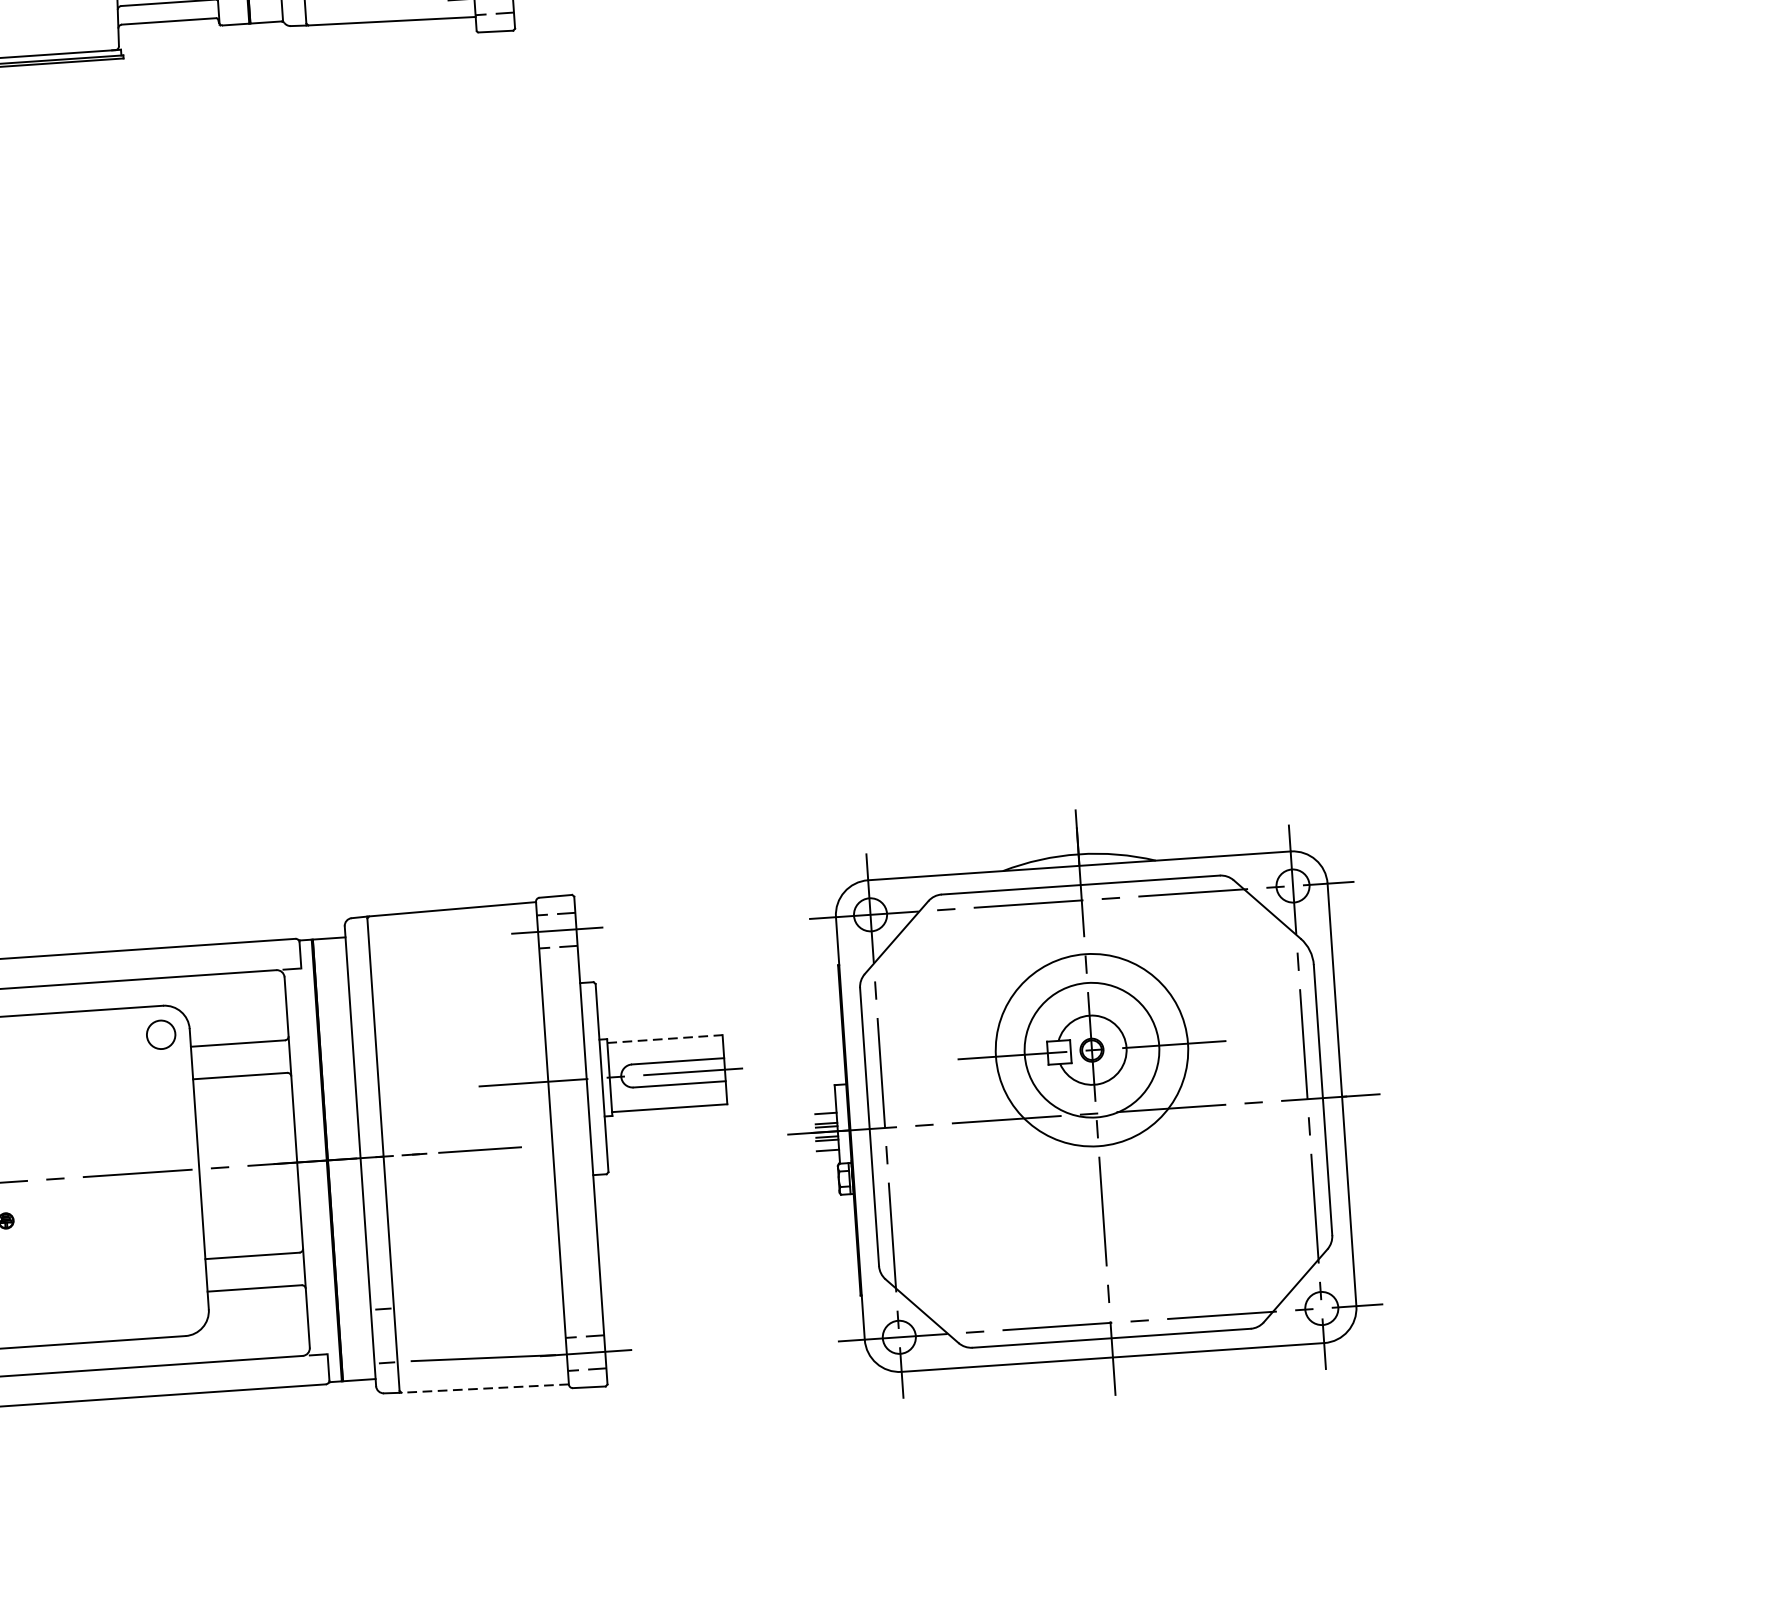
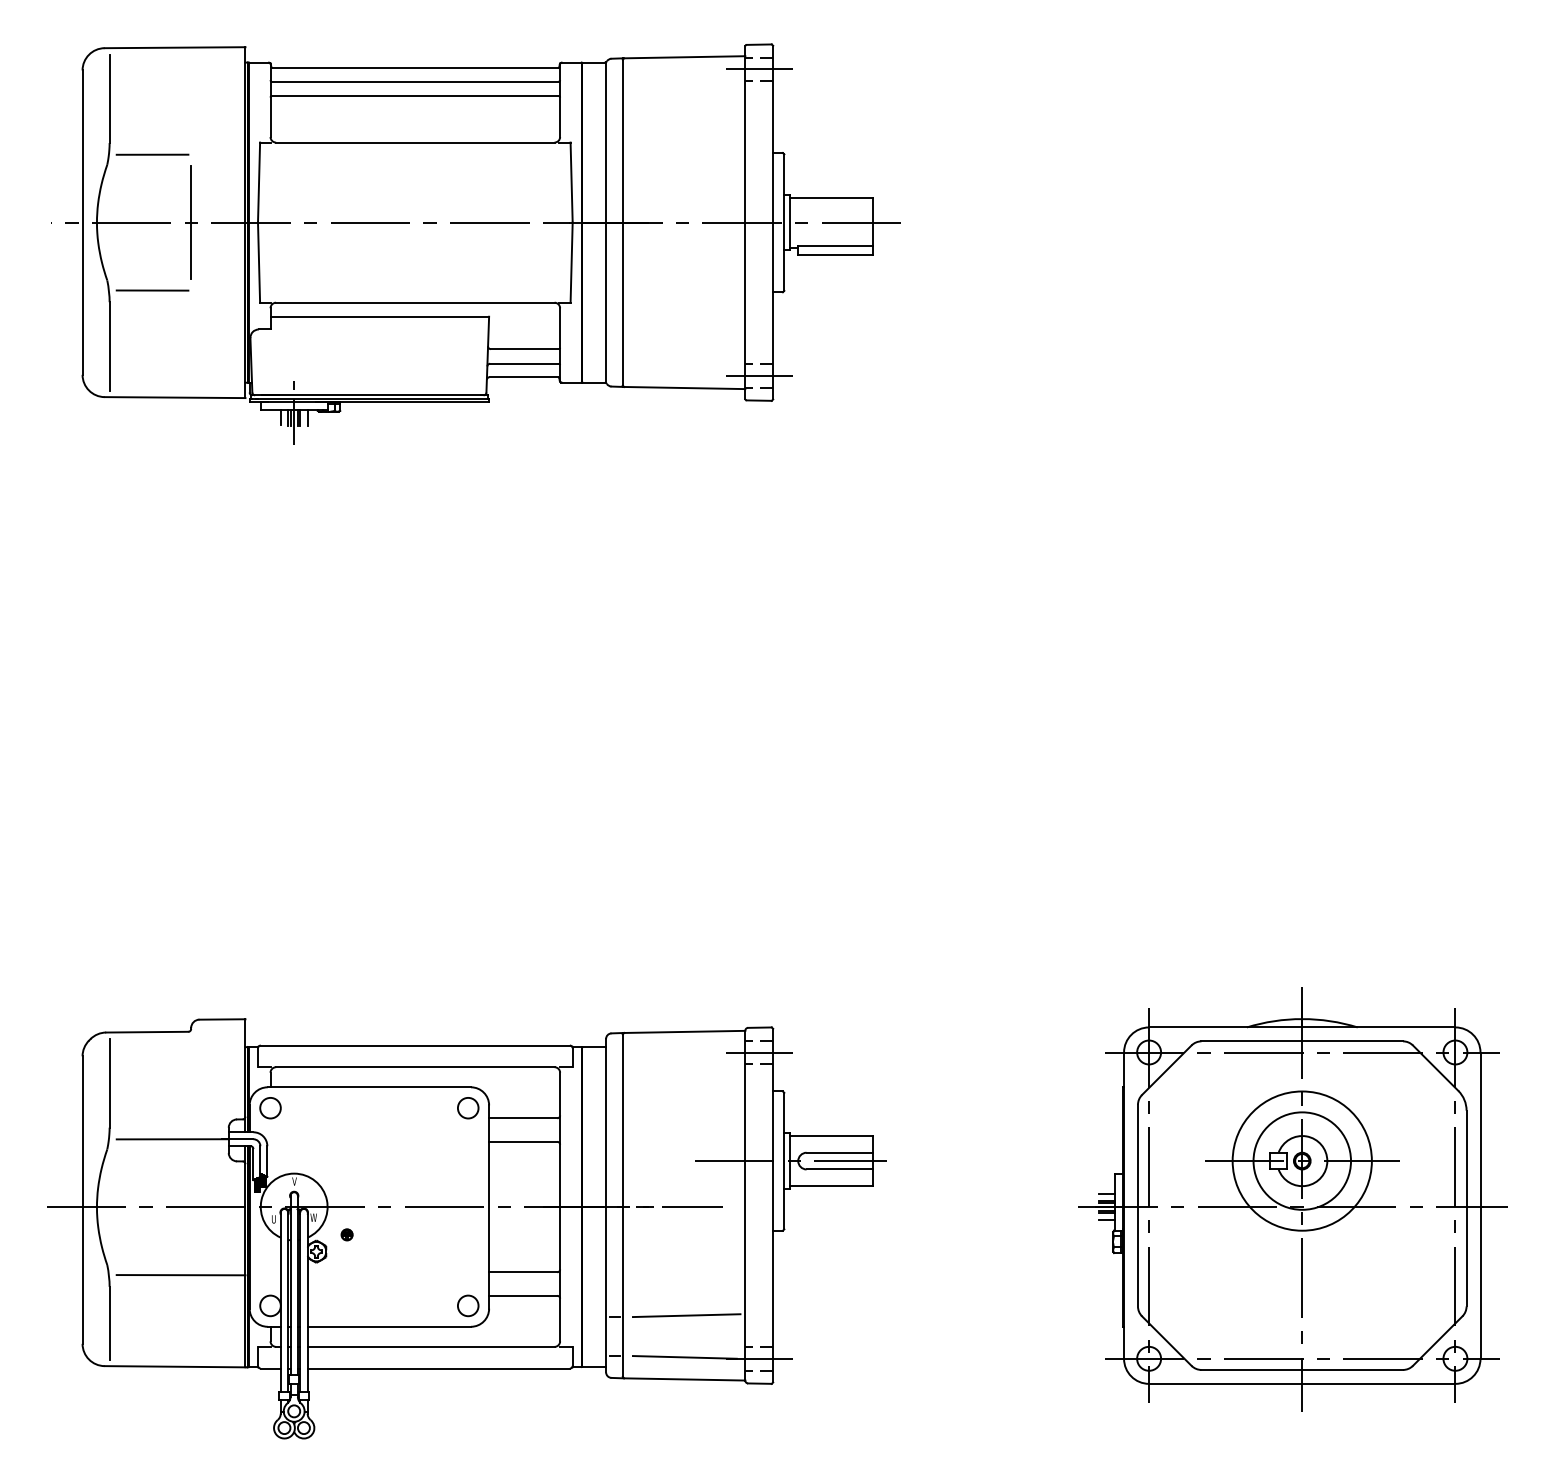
line: (664, 1039) -> (831, 1136), dashed -> solid
part: (1082, 1104) -> (1292, 1199), moved
line: (481, 1300) -> (686, 1315), added
circle: (180, 1306) -> (468, 1305), added
line: (484, 1388) -> (684, 1379), dashed -> solid

